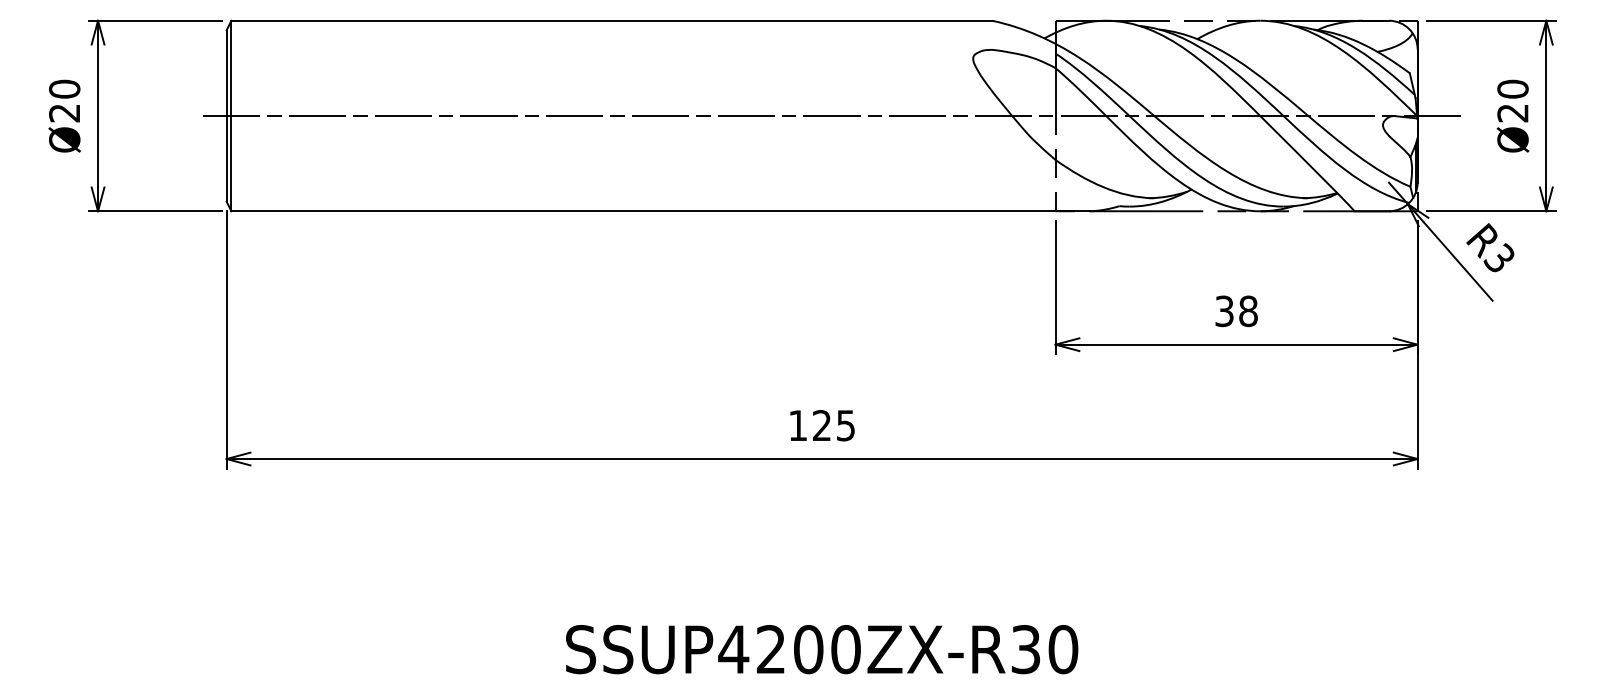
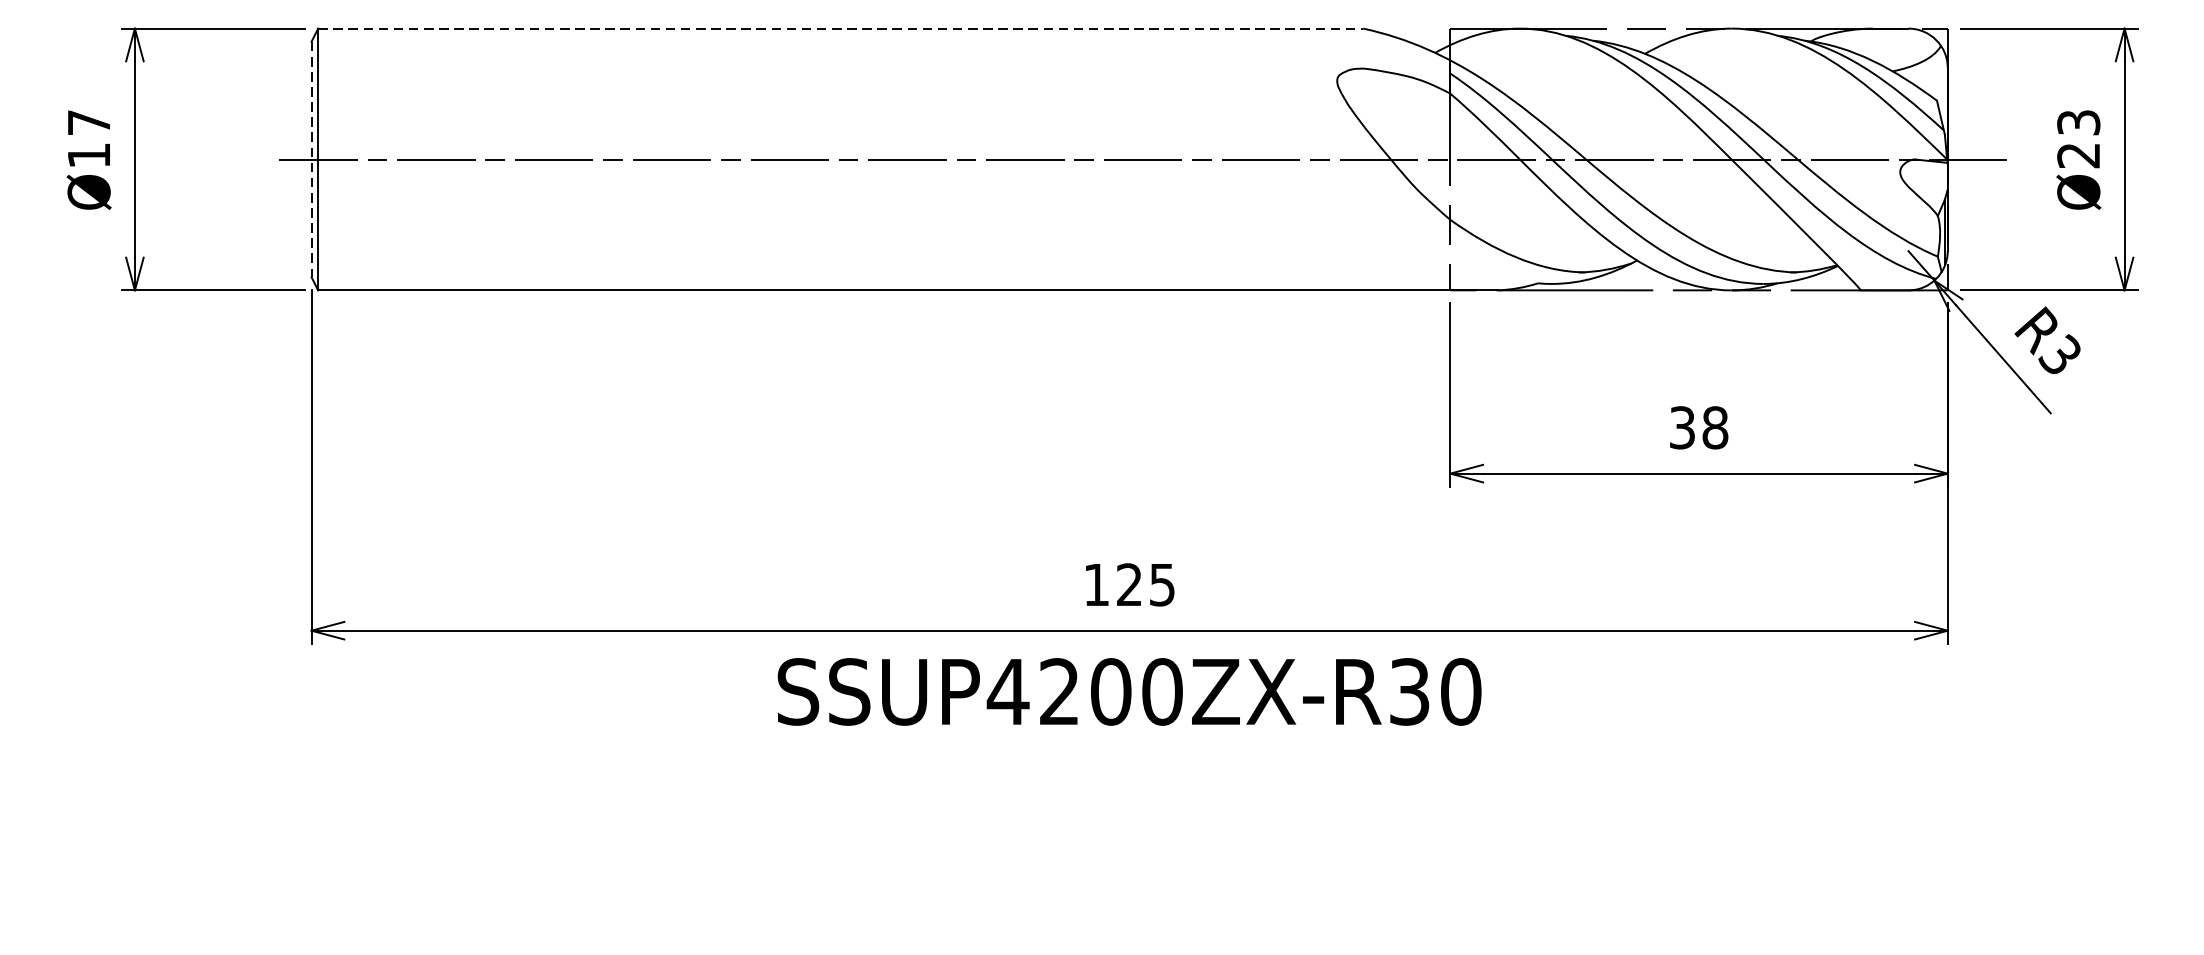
line: (612, 20) -> (841, 28), solid -> dashed
text: (1512, 88) -> (2078, 121), Ø20 -> Ø23
text: (64, 100) -> (88, 138), Ø20 -> Ø17
line: (226, 116) -> (311, 160), solid -> dashed
text: (822, 649) -> (1130, 691), moved

